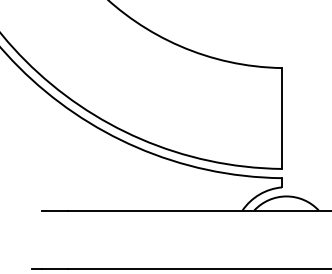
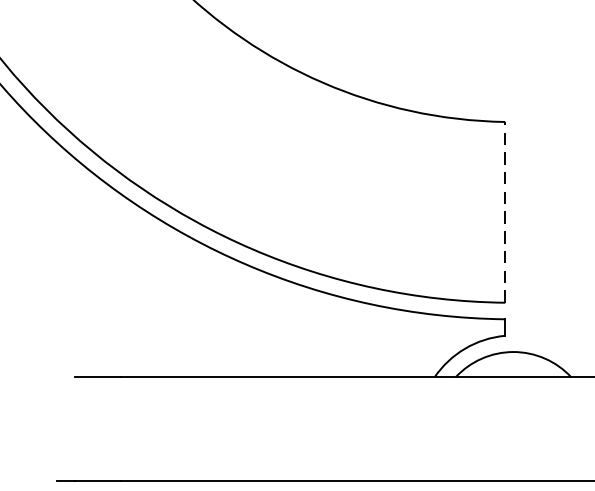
line: (281, 118) -> (504, 212), solid -> dashed

